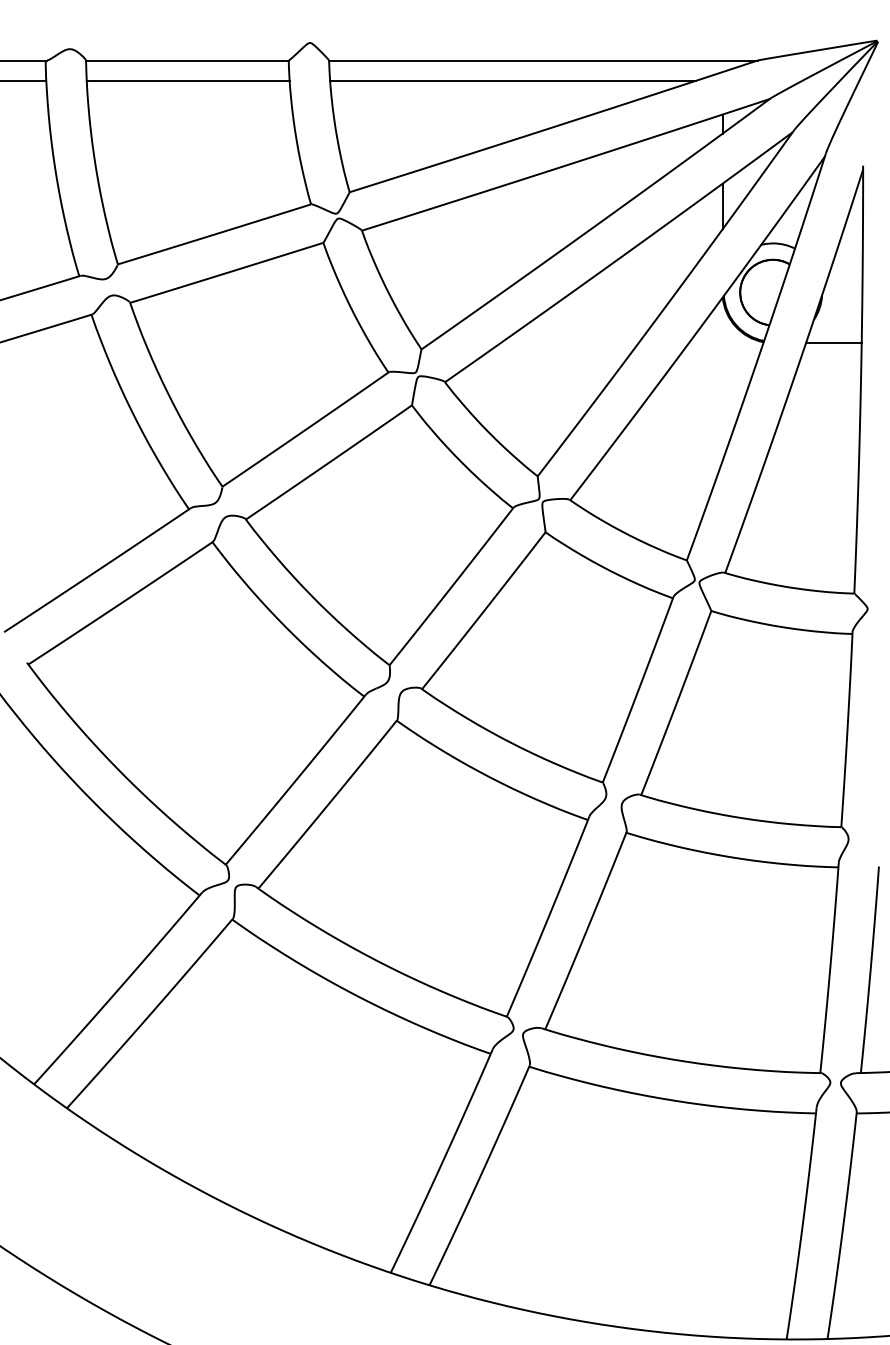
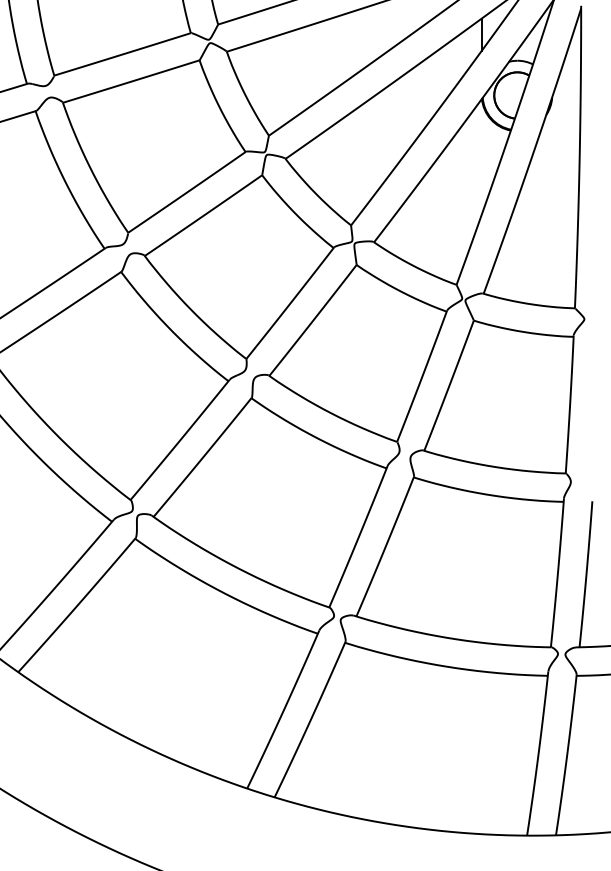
line: (833, 343) -> (560, 131), removed

